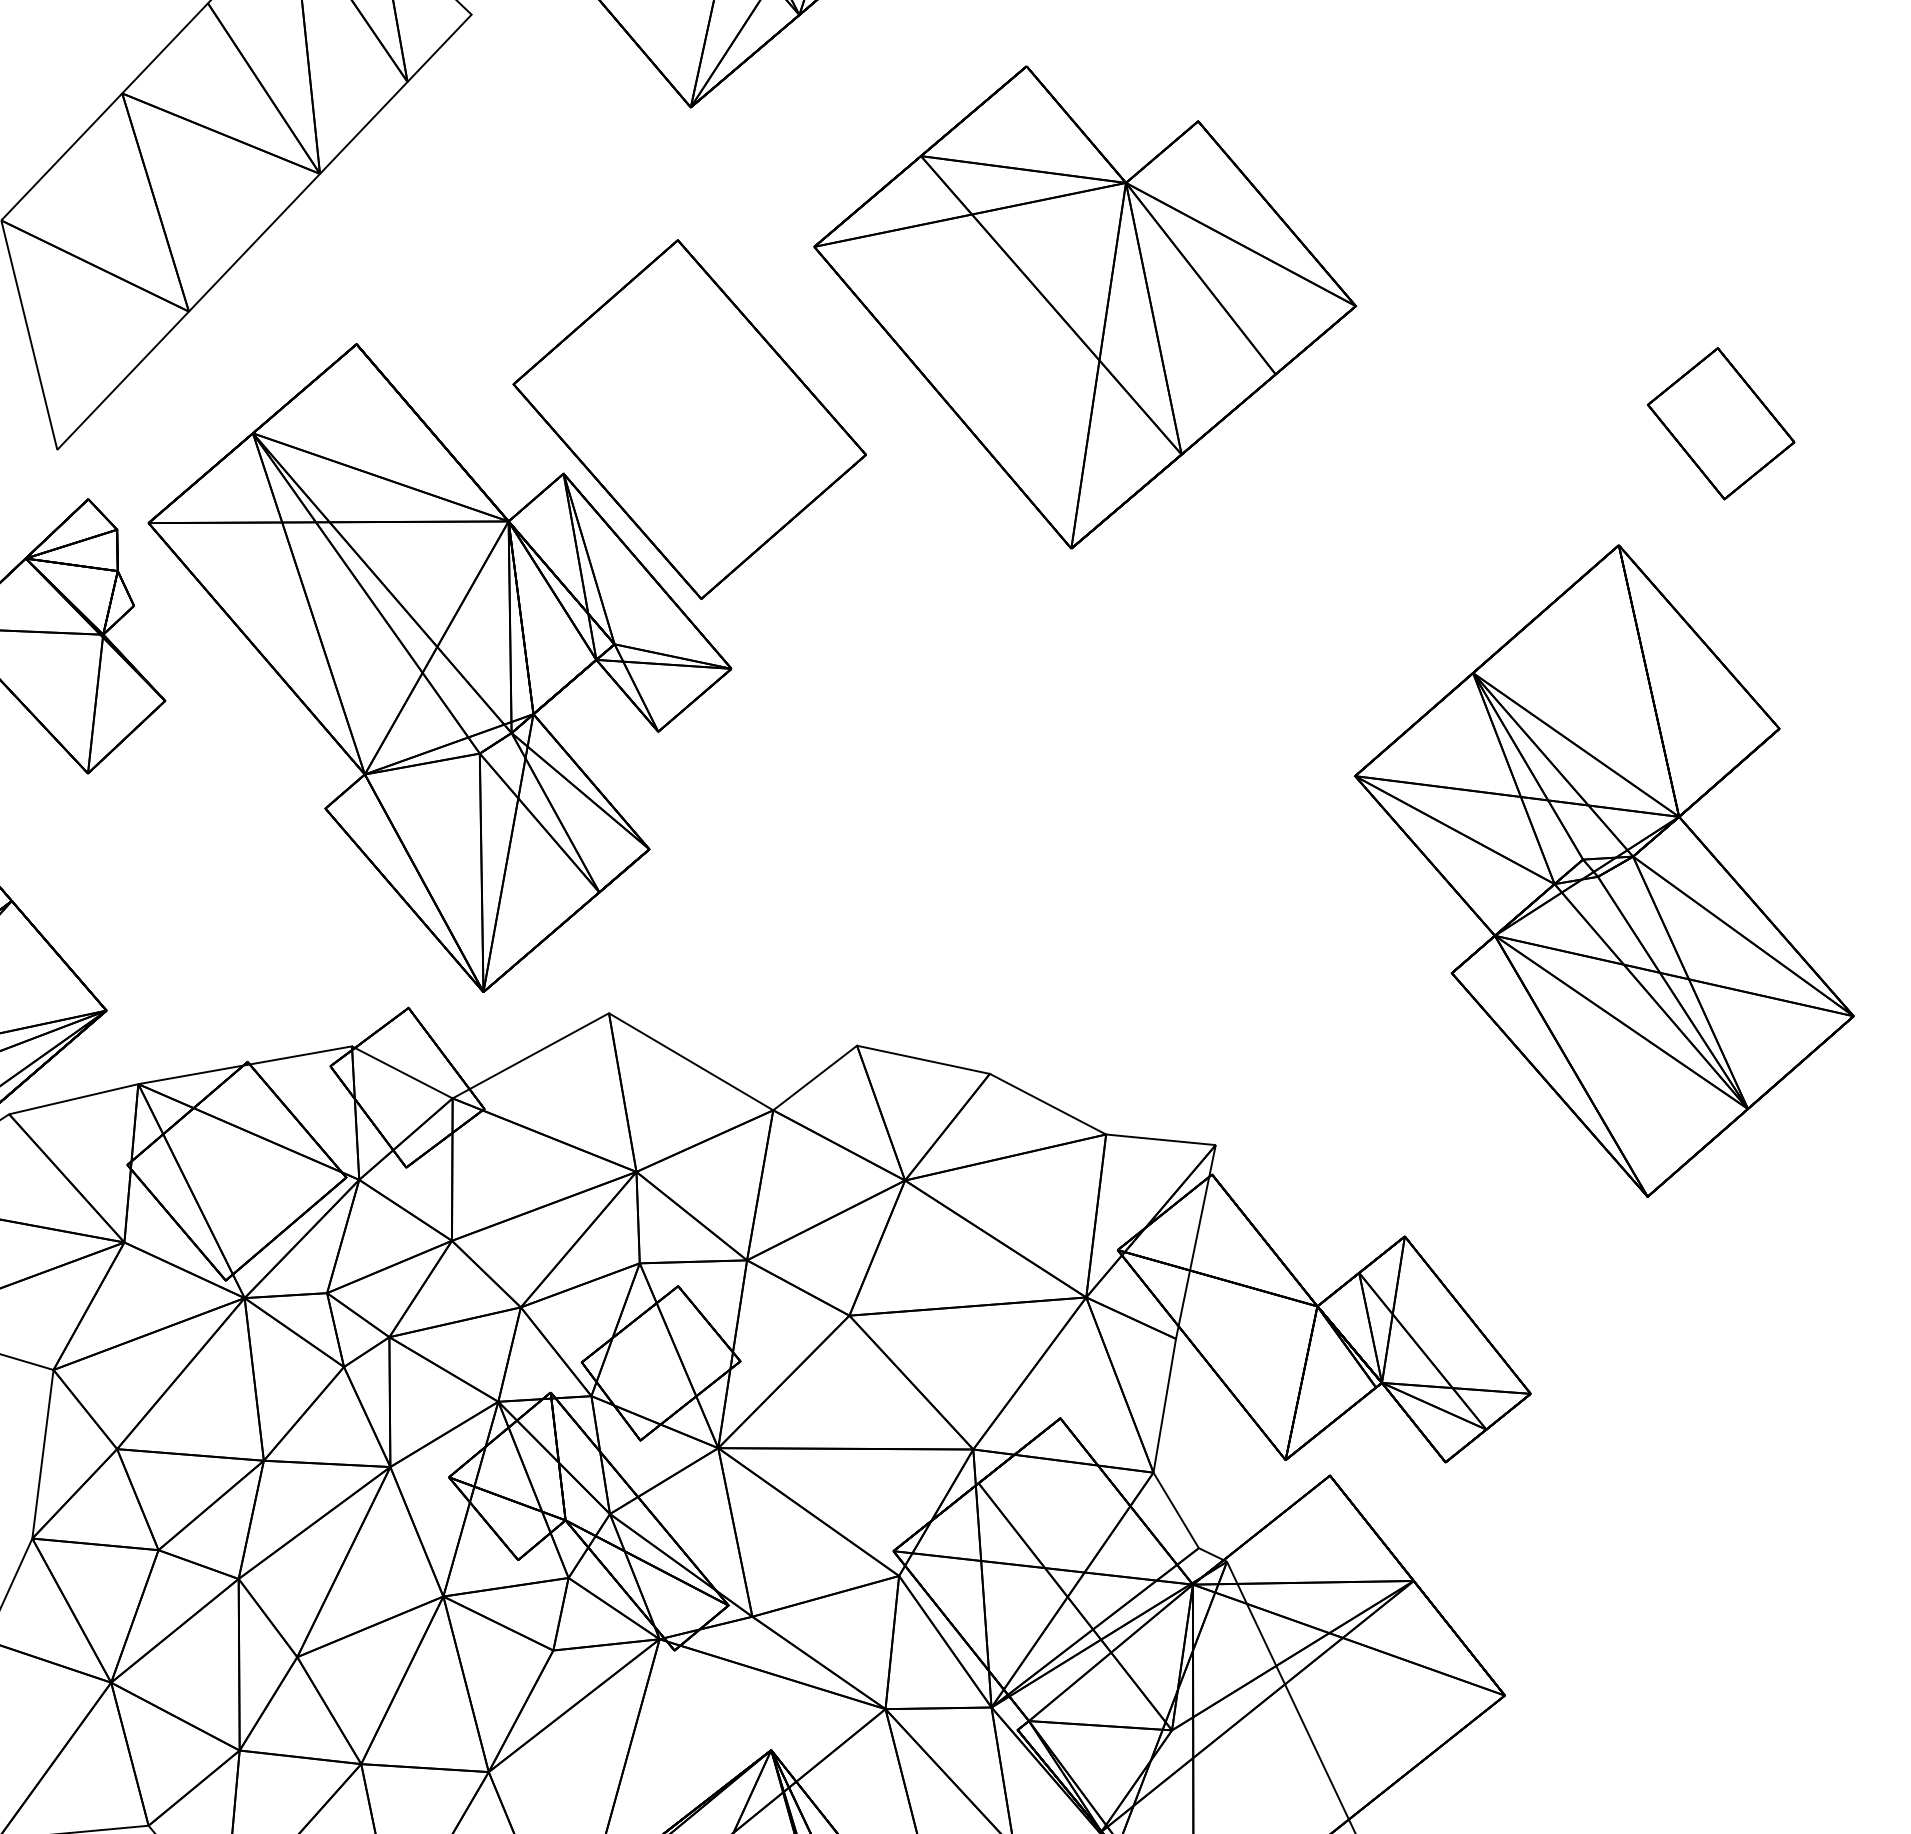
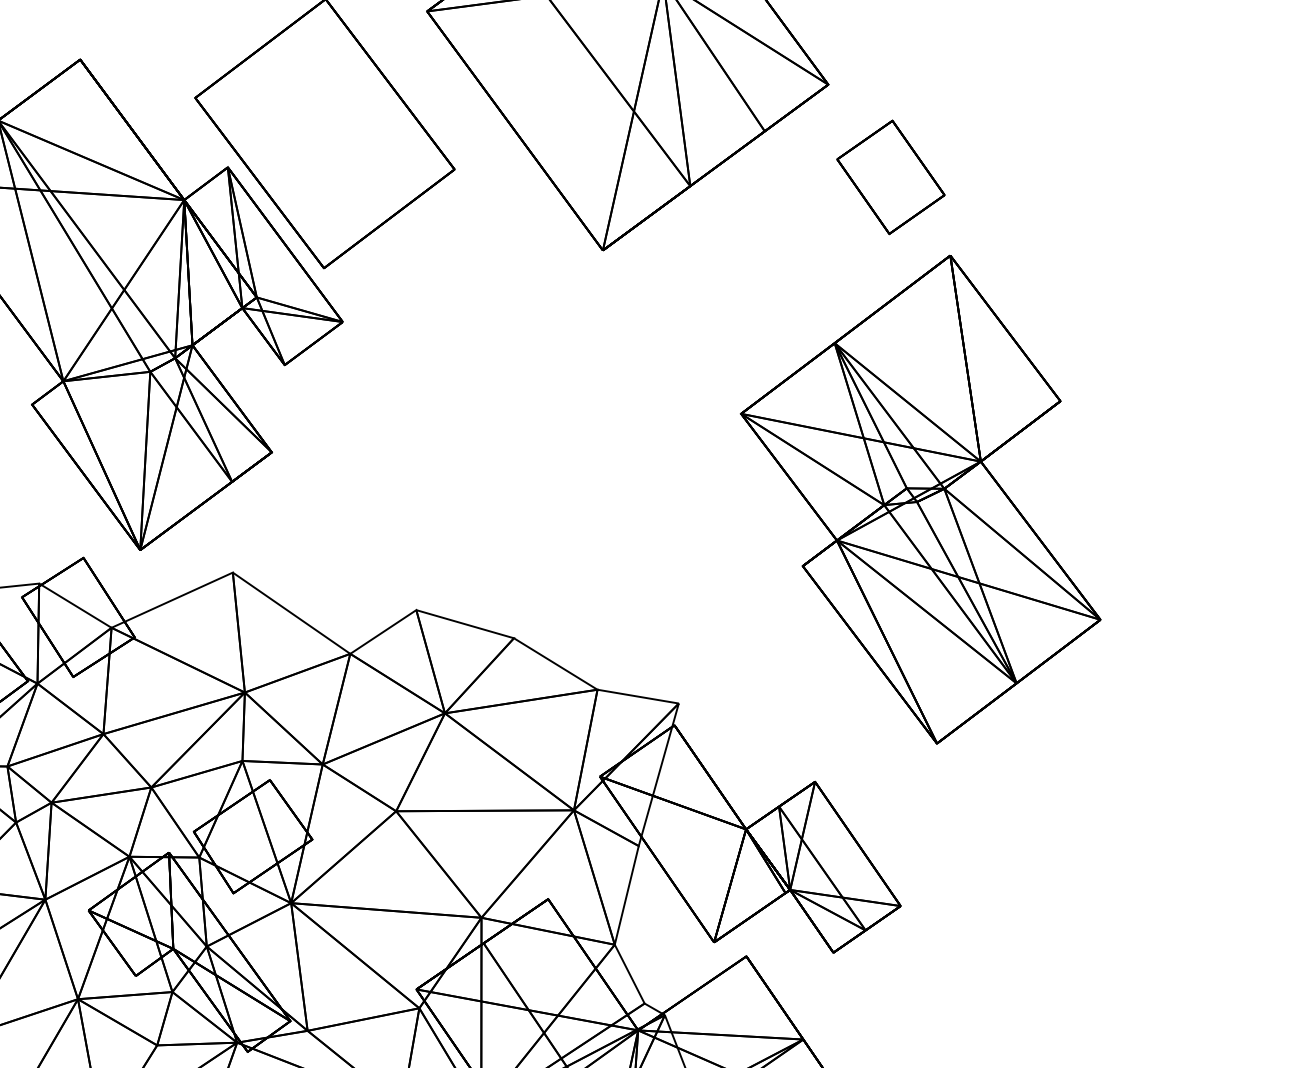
part: (1721, 423) -> (891, 177), moved
part: (1603, 871) -> (921, 498), moved

